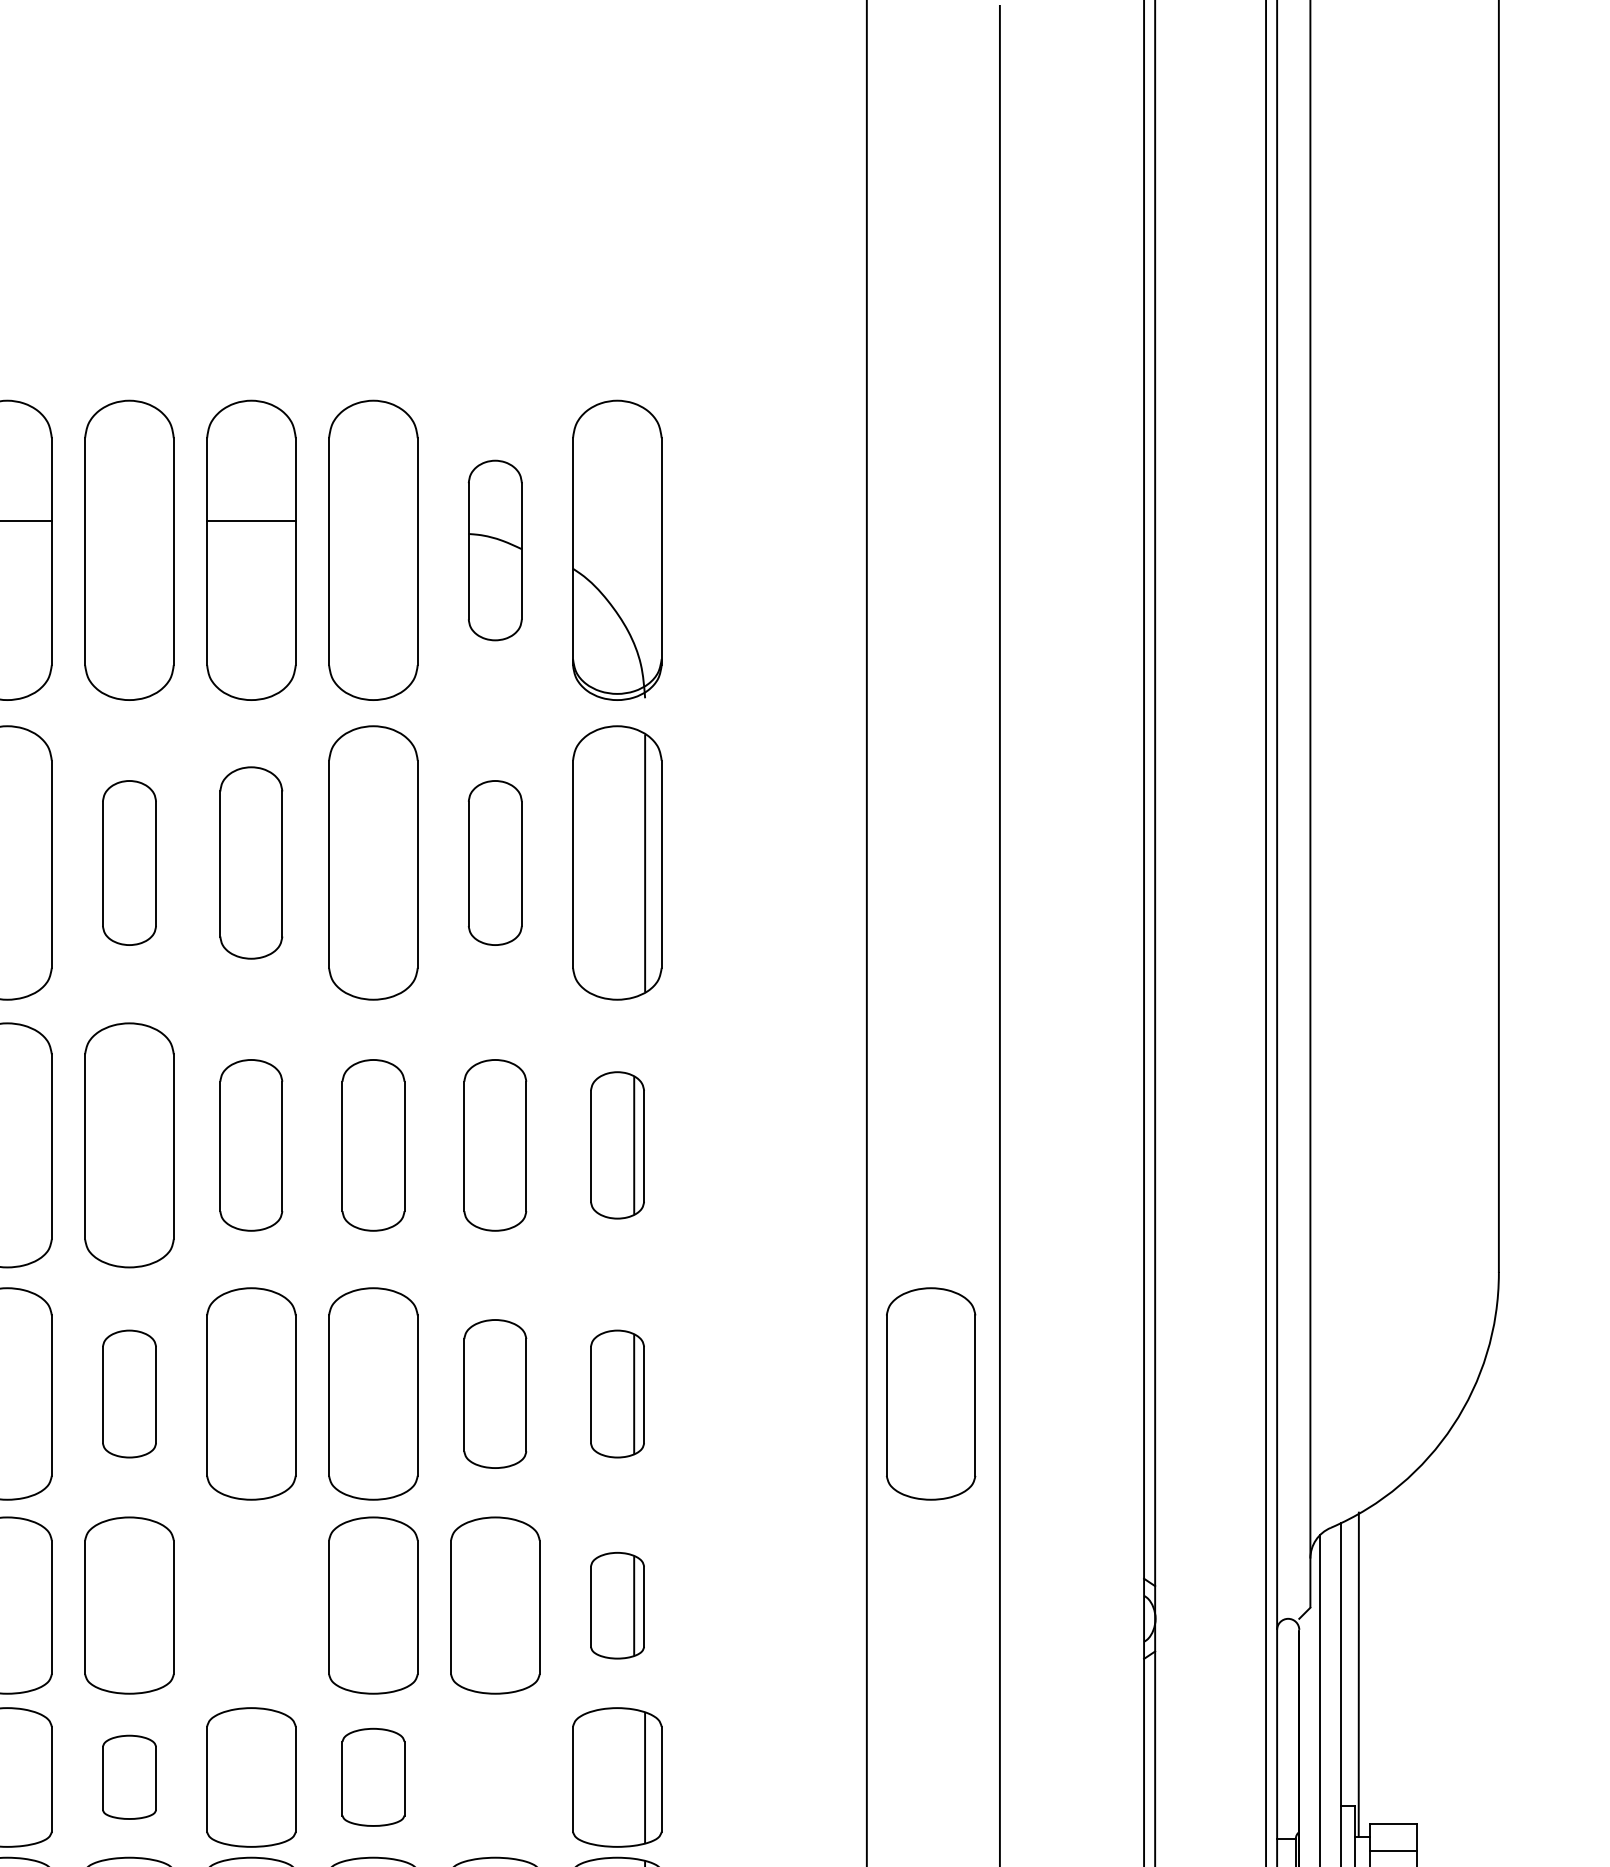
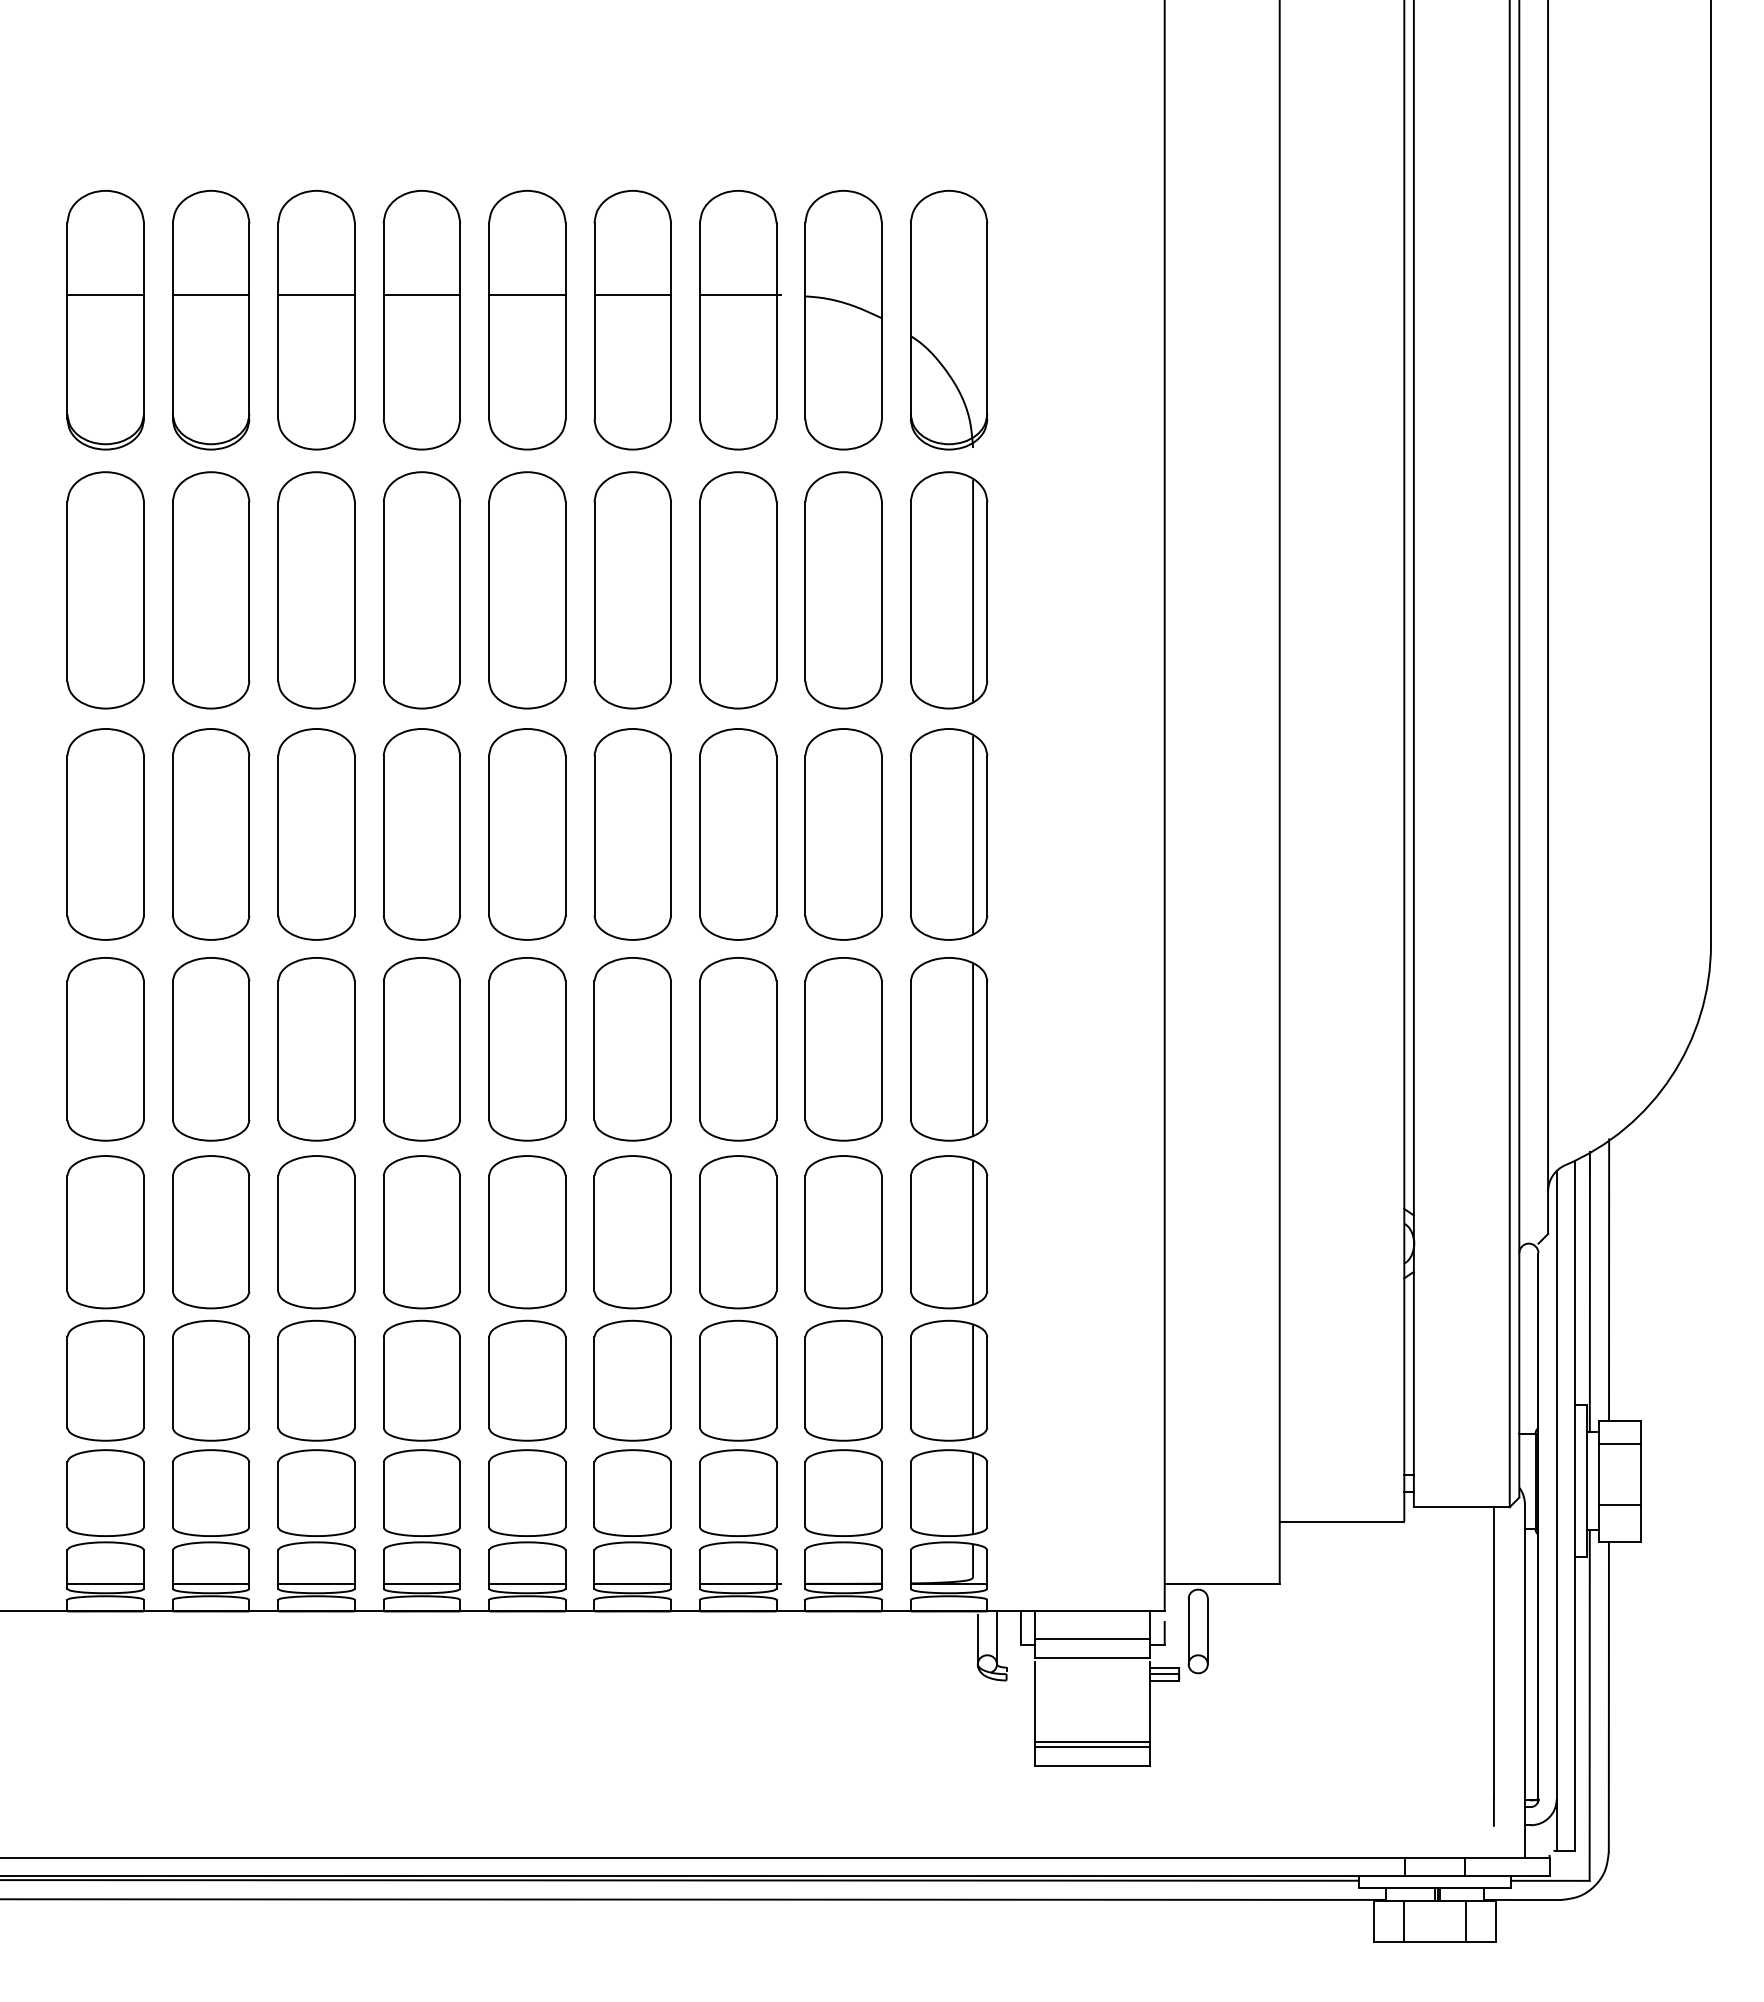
line: (129, 520) -> (527, 294), added
line: (376, 520) -> (740, 294), added
part: (495, 550) -> (843, 320), size x1.67
part: (129, 863) -> (527, 590), size x1.67
part: (251, 863) -> (632, 590), size x1.43
part: (495, 863) -> (843, 590), size x1.67
part: (251, 1145) -> (632, 834), size x1.43
part: (373, 1145) -> (738, 834), size x1.43
part: (495, 1145) -> (843, 834), size x1.43
part: (617, 1145) -> (949, 834), size x1.67
part: (129, 1394) -> (527, 1049), size x1.67
part: (495, 1394) -> (843, 1049), size x1.43
part: (617, 1394) -> (949, 1049), size x1.67
part: (931, 1394) -> (1220, 1049), removed
part: (251, 1605) -> (632, 1232), added
part: (617, 1605) -> (949, 1232), size x1.67
line: (1381, 1660) -> (1609, 1279), added
part: (129, 1777) -> (527, 1380), size x1.67
part: (373, 1777) -> (738, 1380), size x1.43
part: (495, 1777) -> (843, 1380), added

